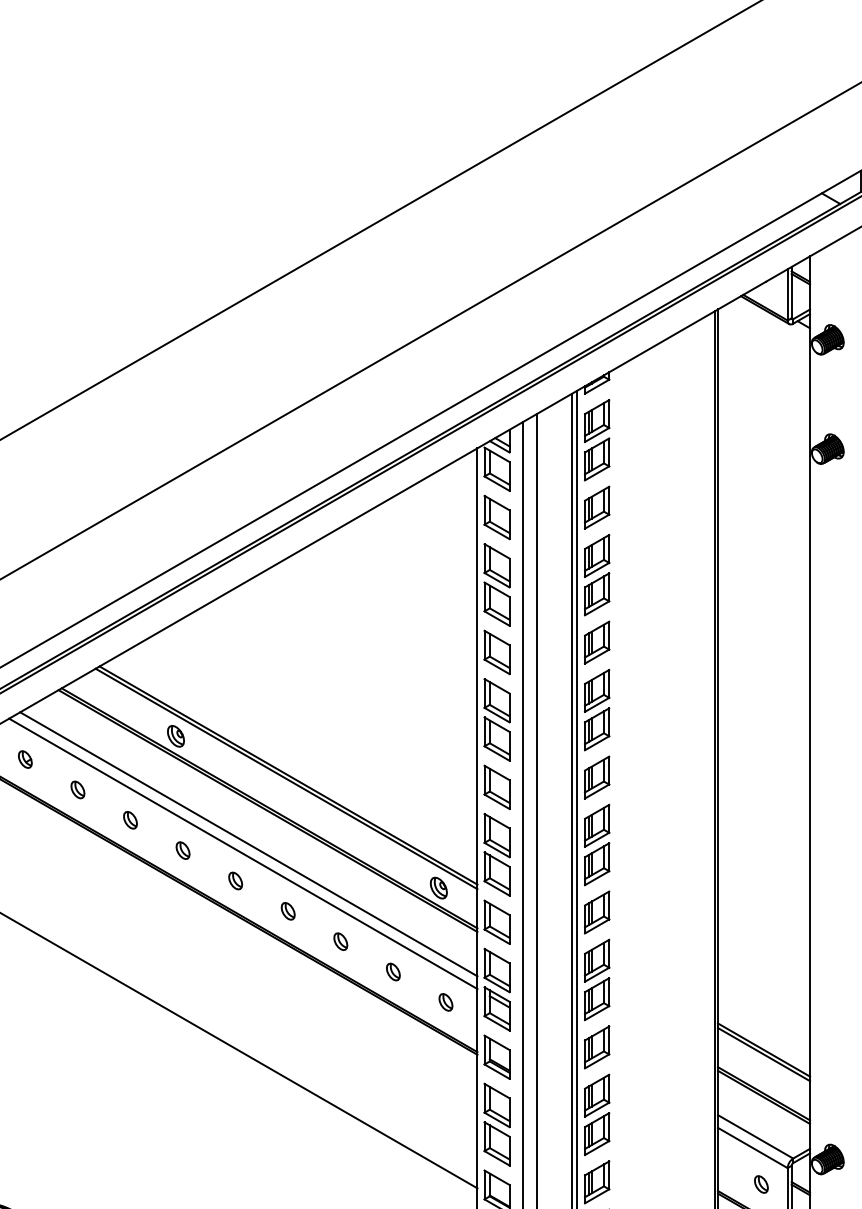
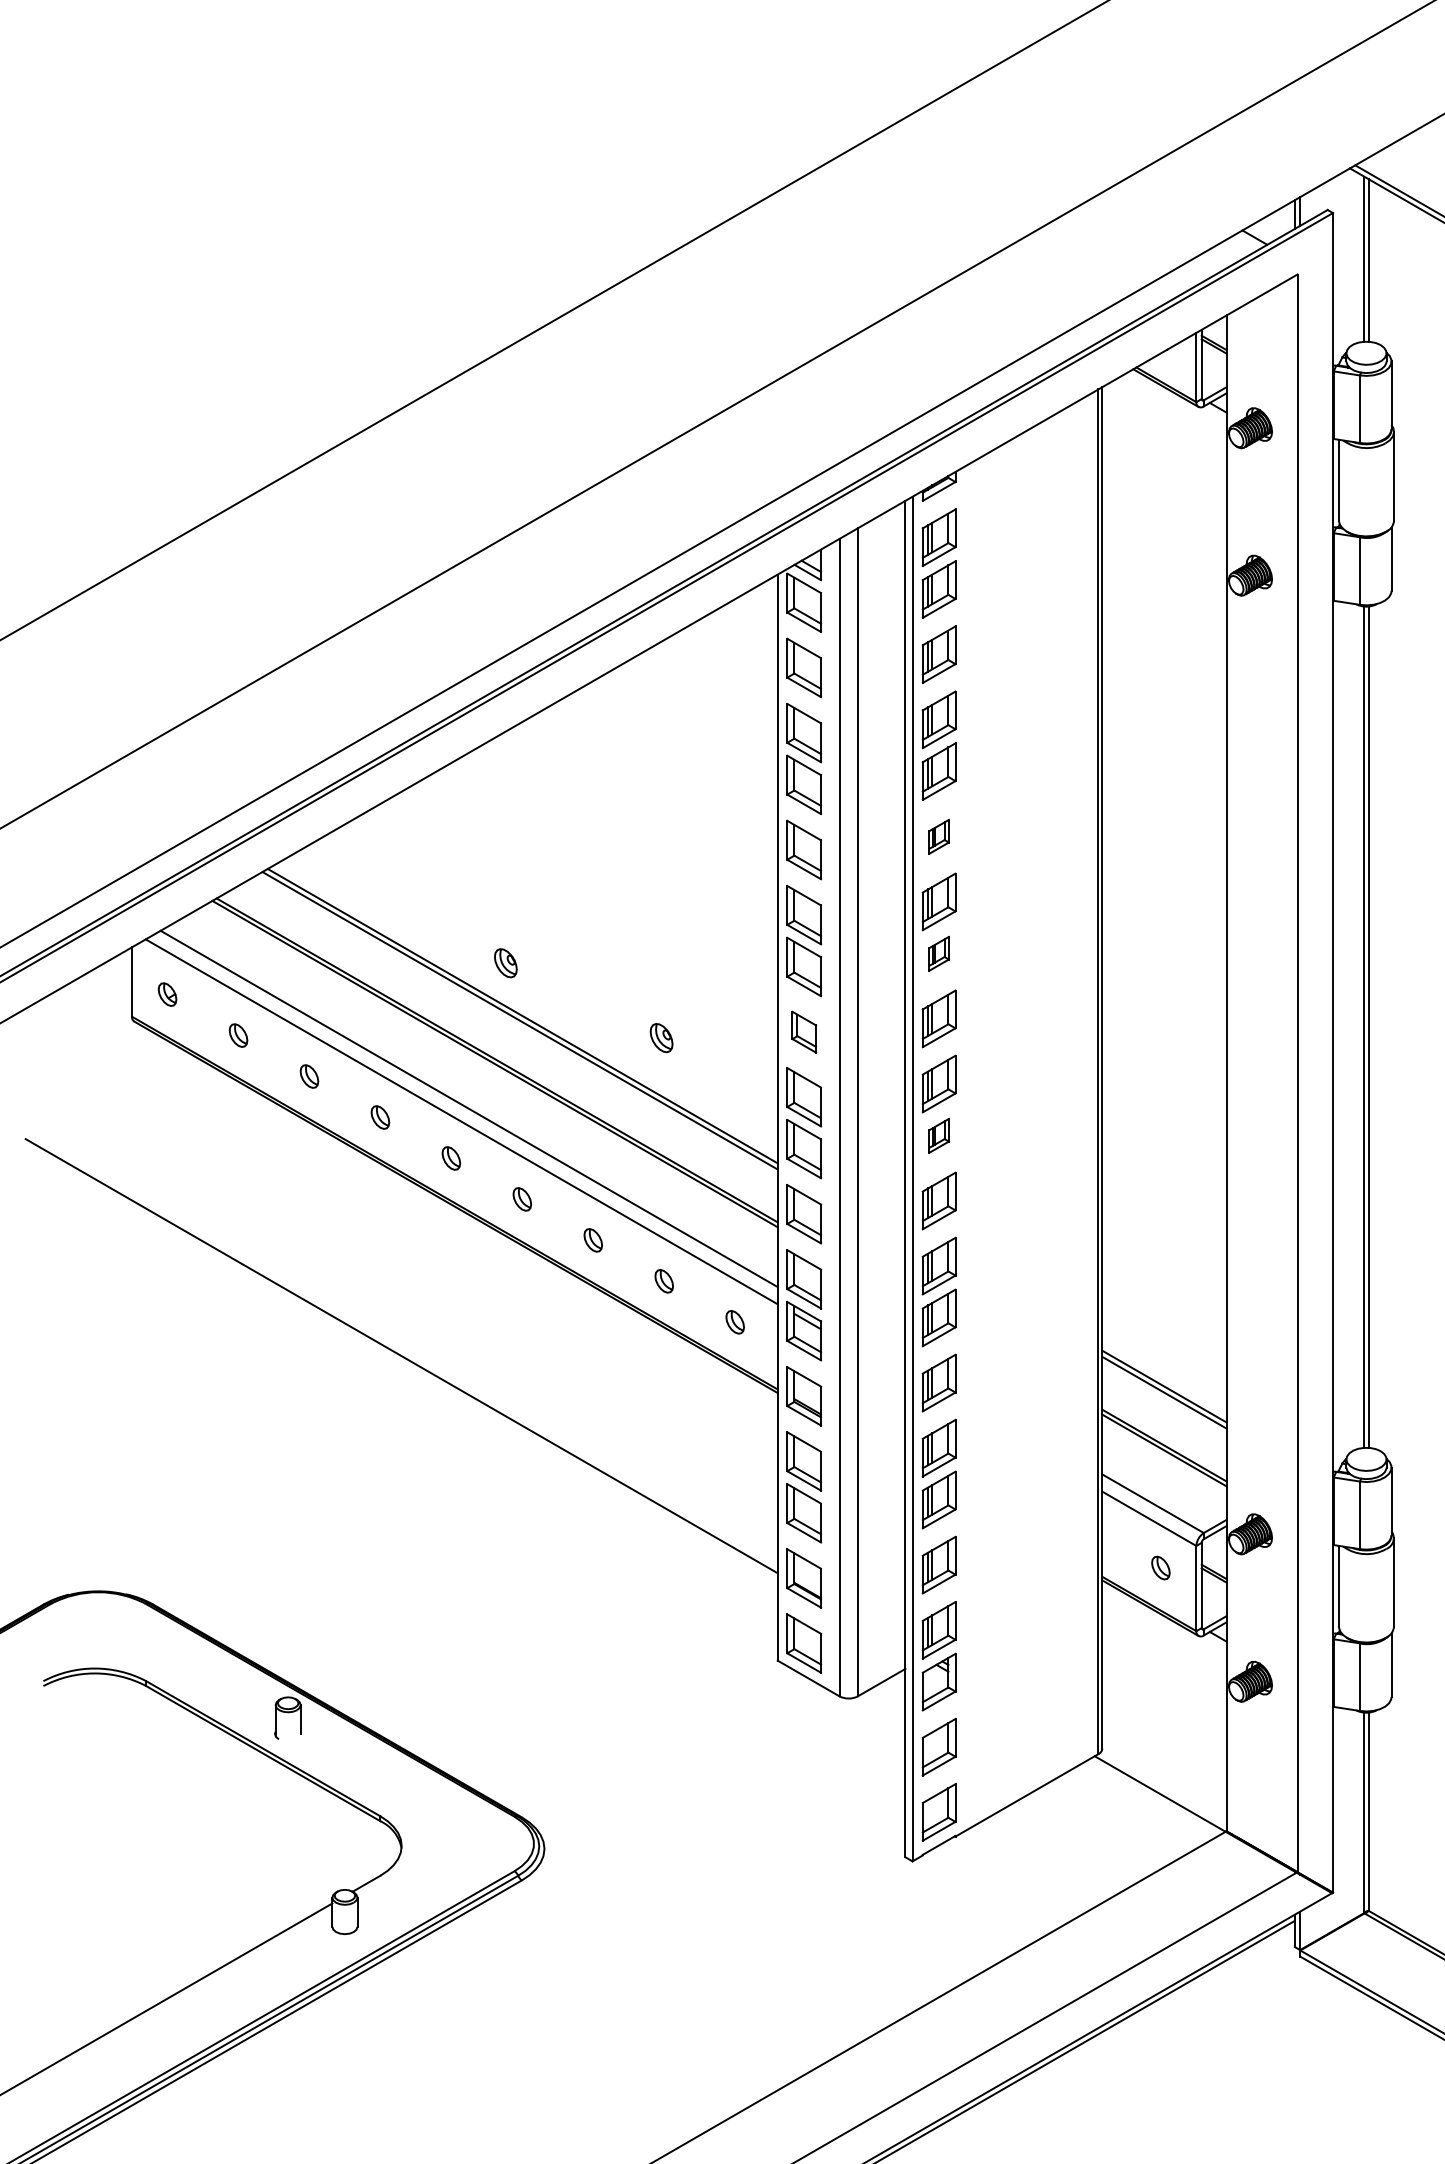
part: (596, 642) -> (938, 836), size x0.6
part: (596, 729) -> (938, 953), size x0.6
part: (175, 736) -> (505, 963), moved
part: (497, 787) -> (804, 1032), size x0.7
part: (596, 863) -> (938, 1135), size x0.6
part: (438, 888) -> (661, 1038), moved

